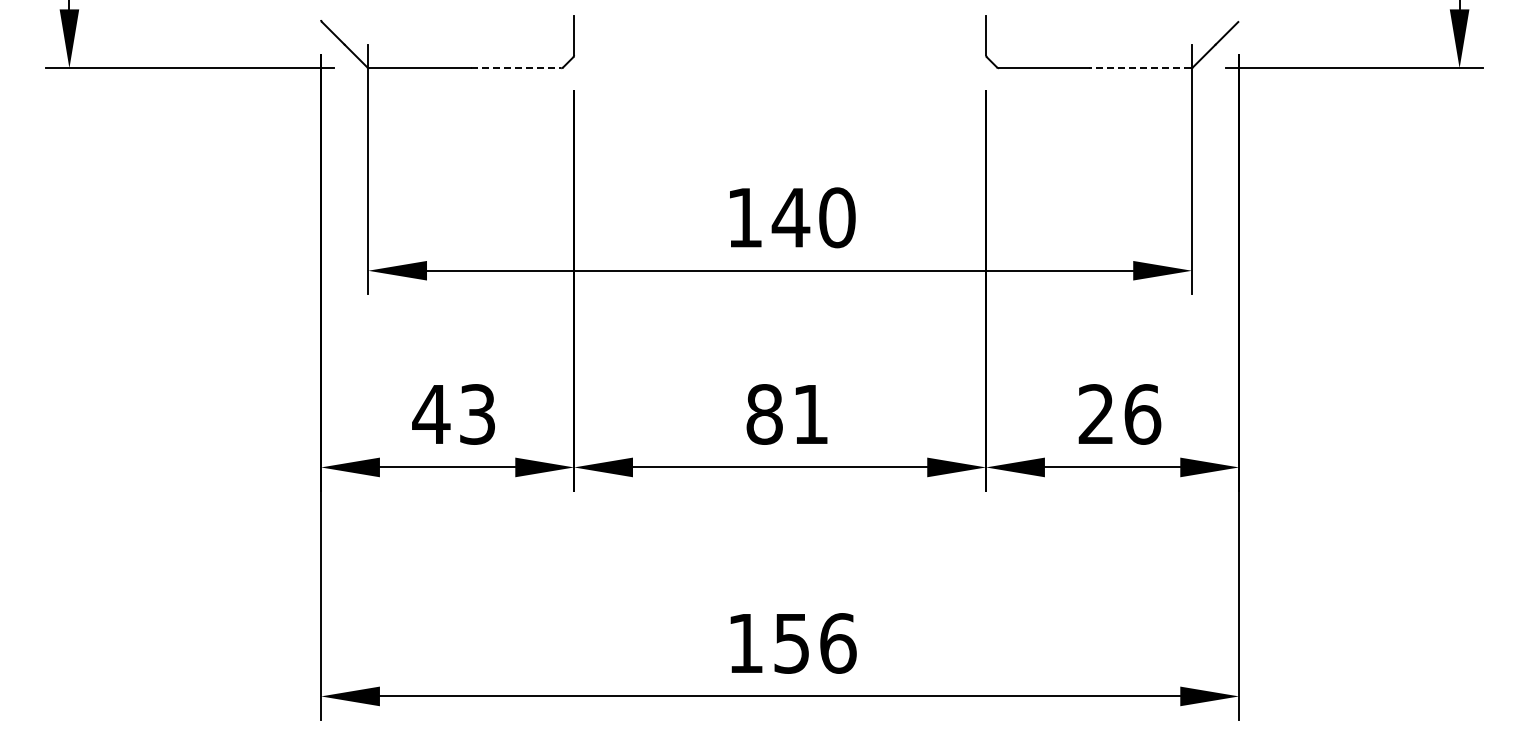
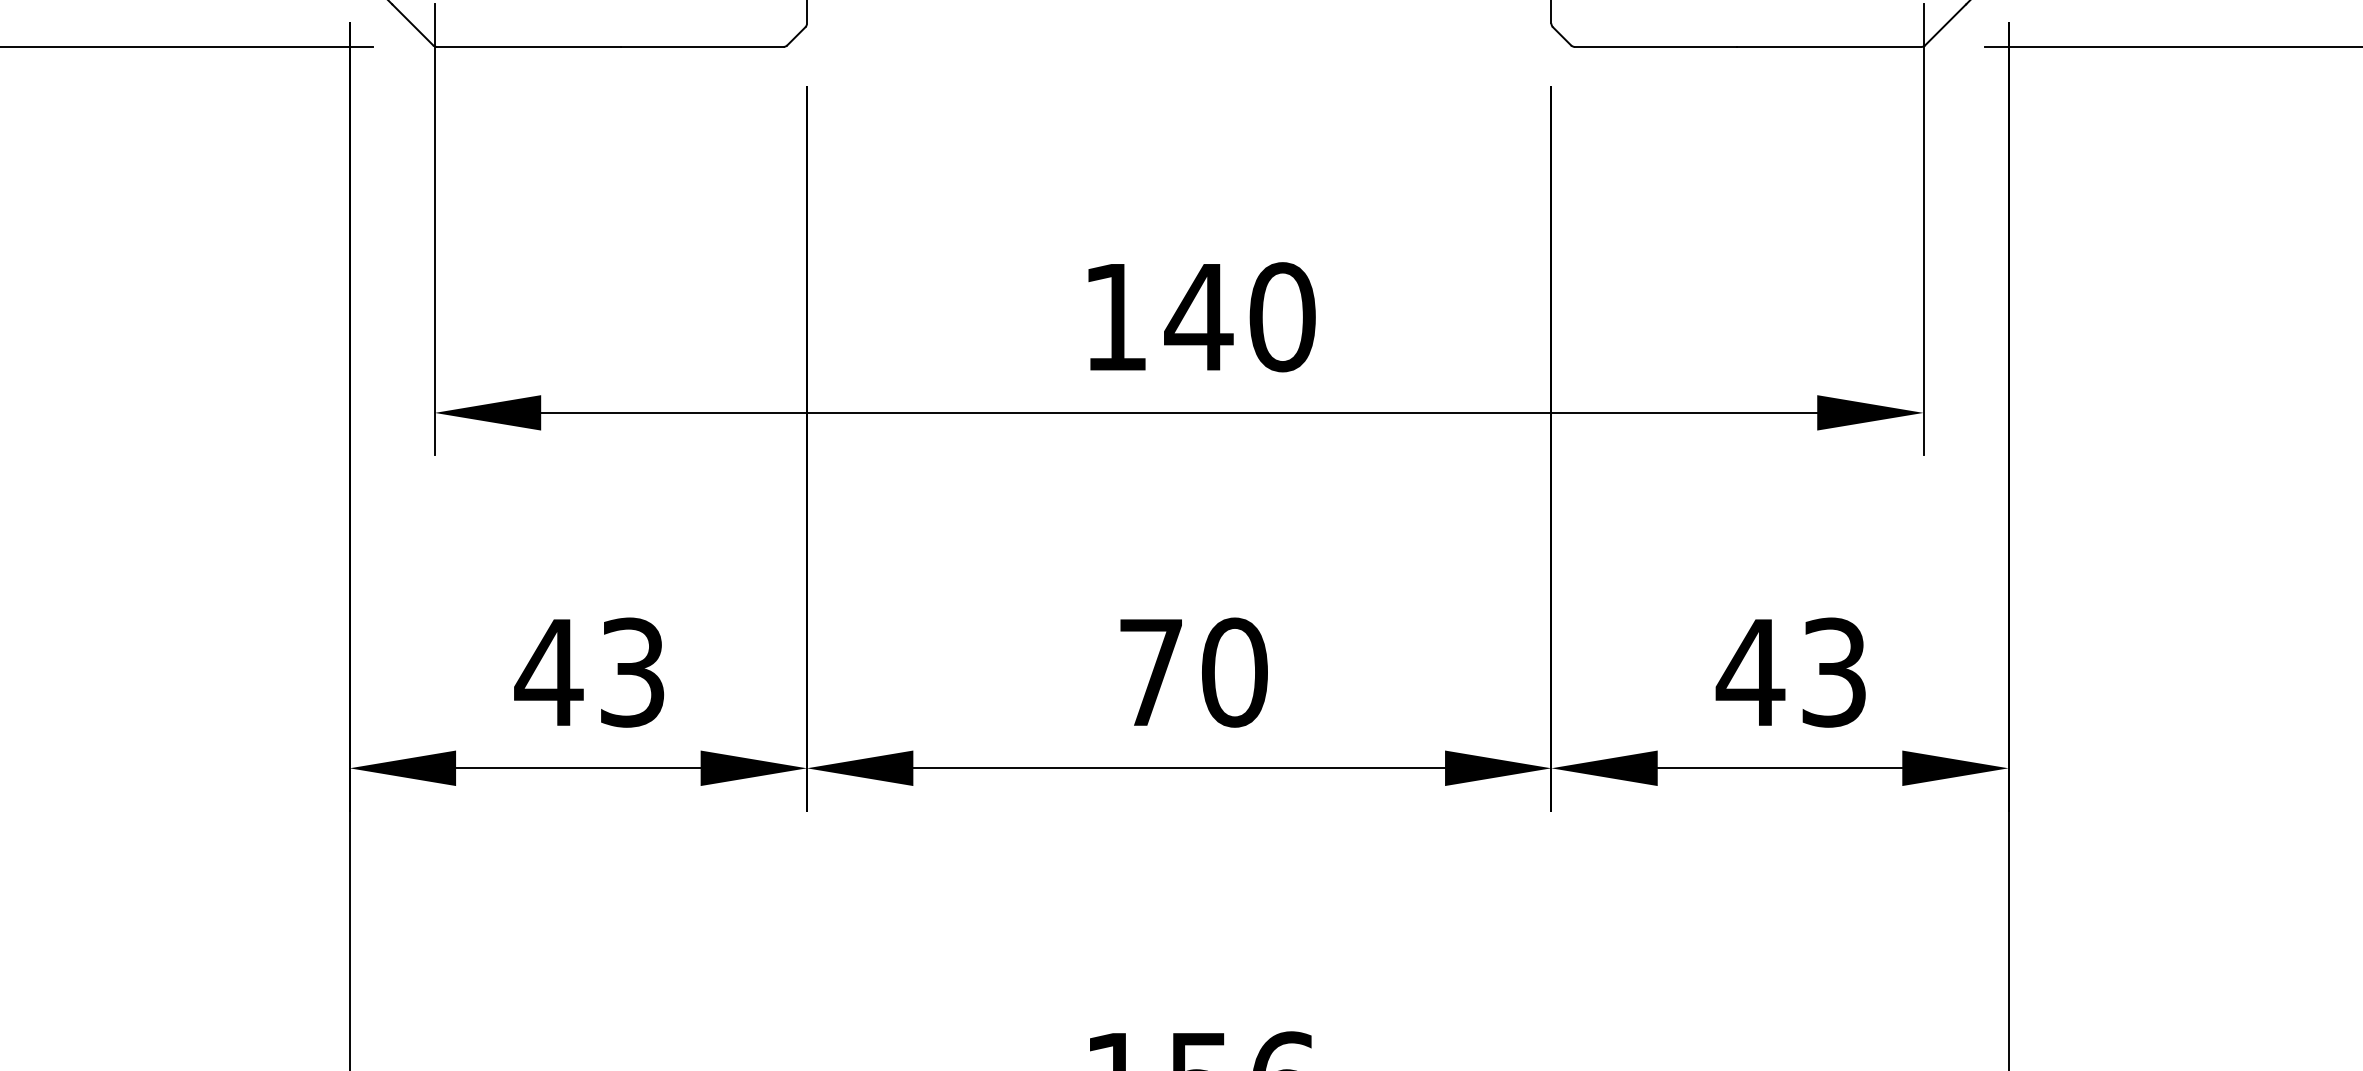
line: (516, 68) -> (702, 47), dashed -> solid
line: (1139, 68) -> (1828, 47), dashed -> solid
text: (787, 414) -> (1192, 672), 81 -> 70
text: (1119, 414) -> (1792, 672), 26 -> 43

